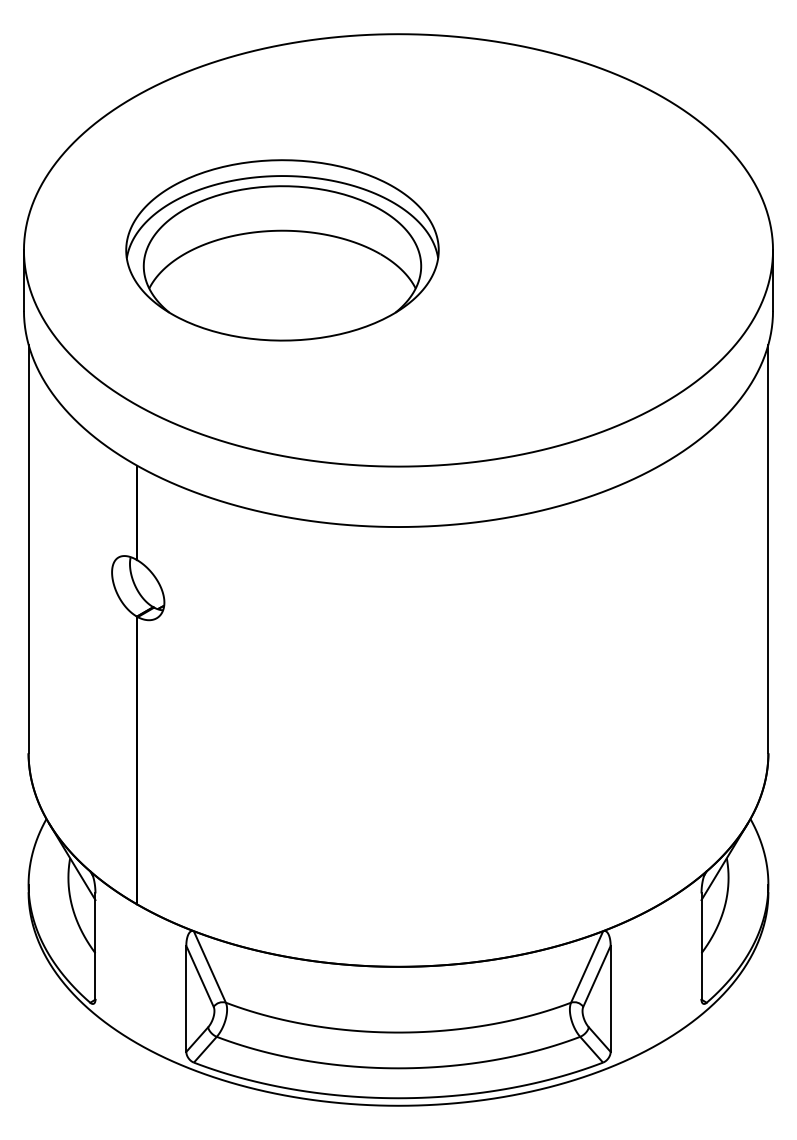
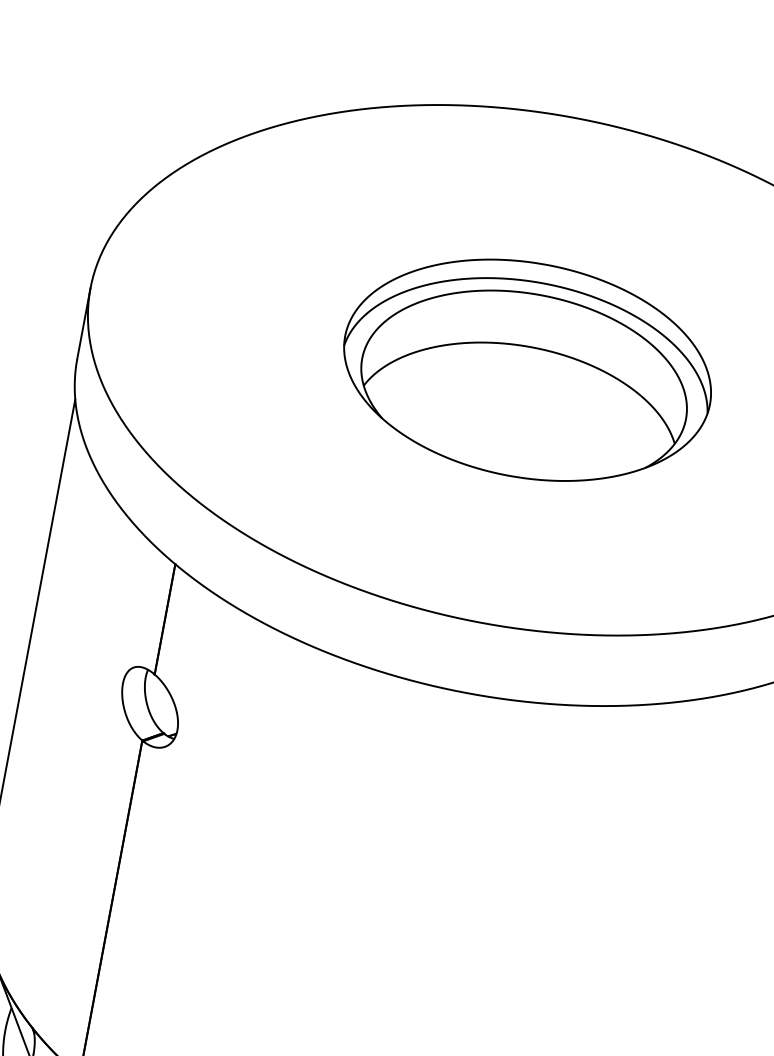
part: (282, 250) -> (527, 370), moved

